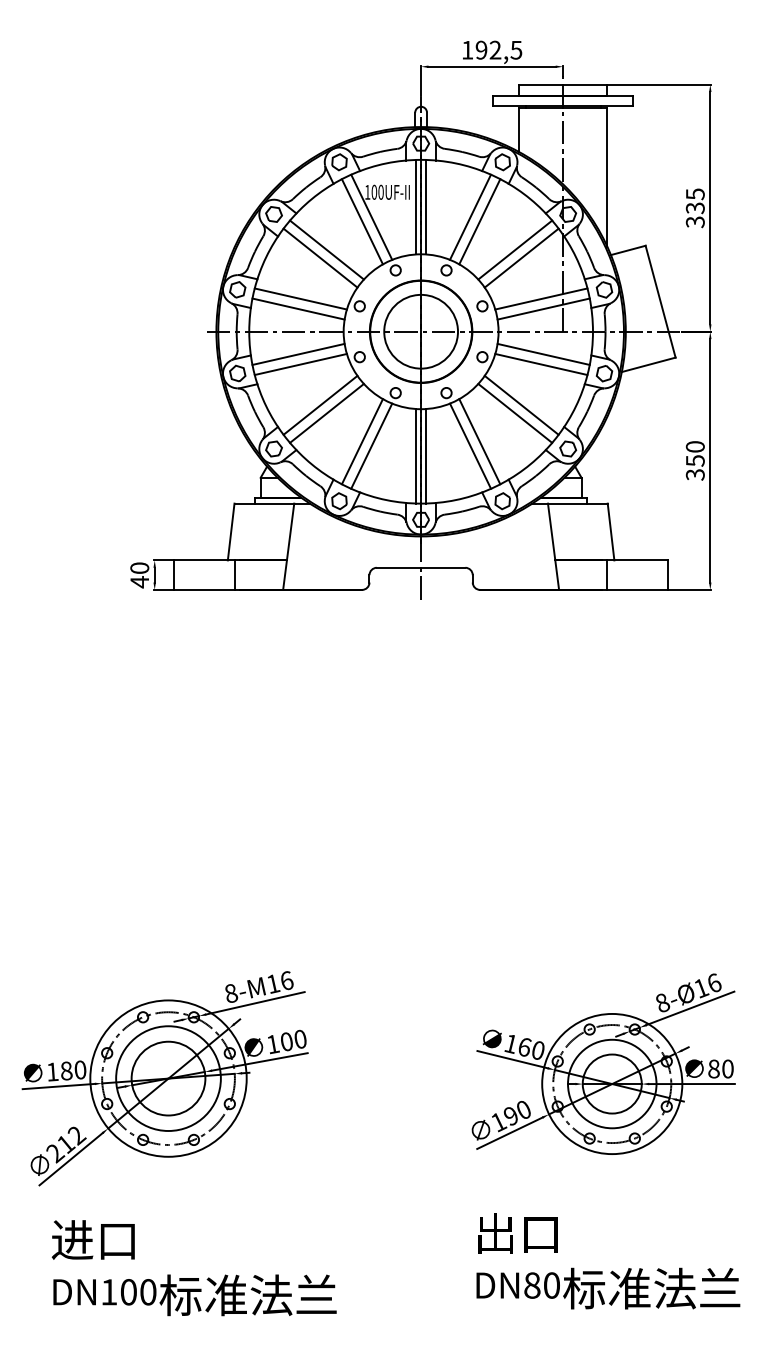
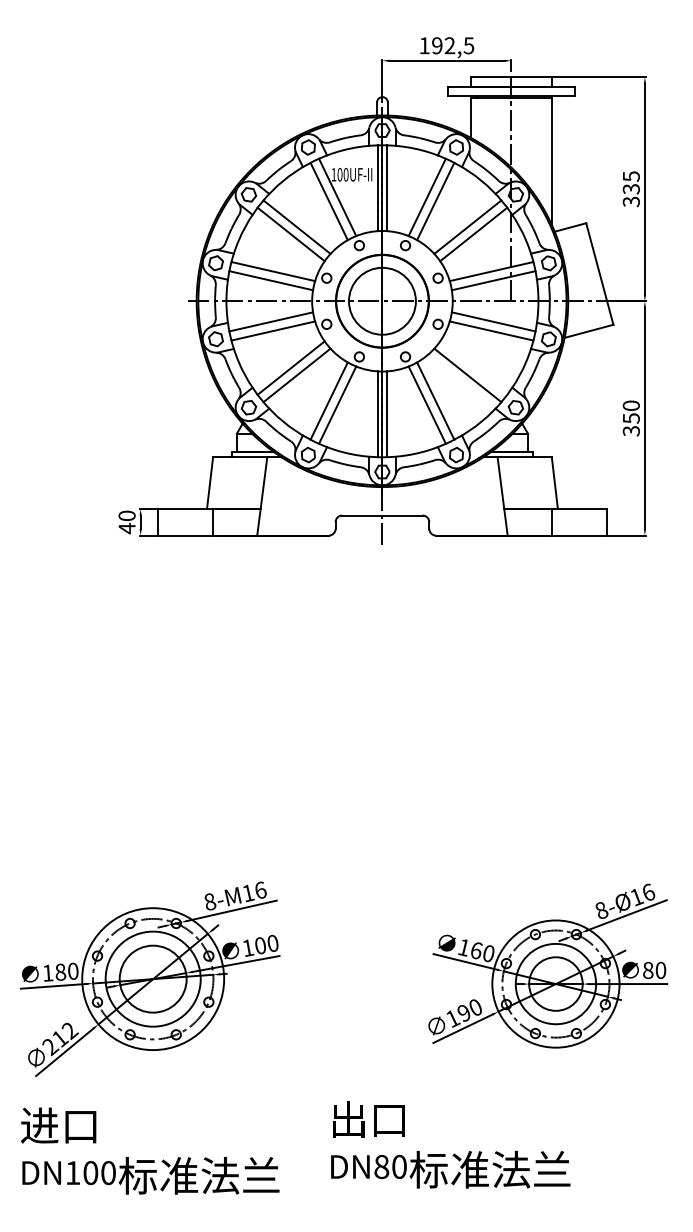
line: (521, 404) -> (473, 367), removed
text: (608, 1261) -> (450, 1145), moved
text: (193, 1268) -> (149, 1151), moved

